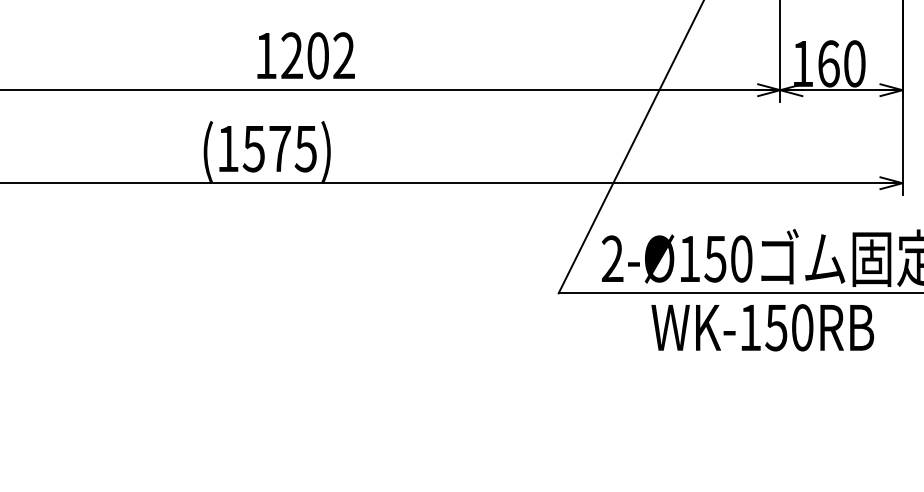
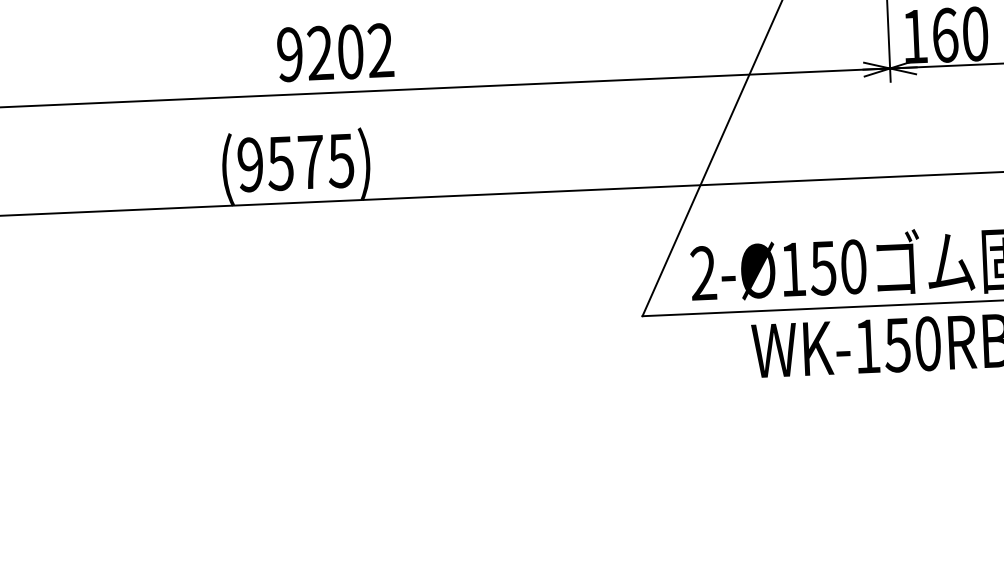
text: (265, 55) -> (289, 54), 1202 -> 9202
text: (227, 148) -> (249, 164), (1575) -> (9575)

